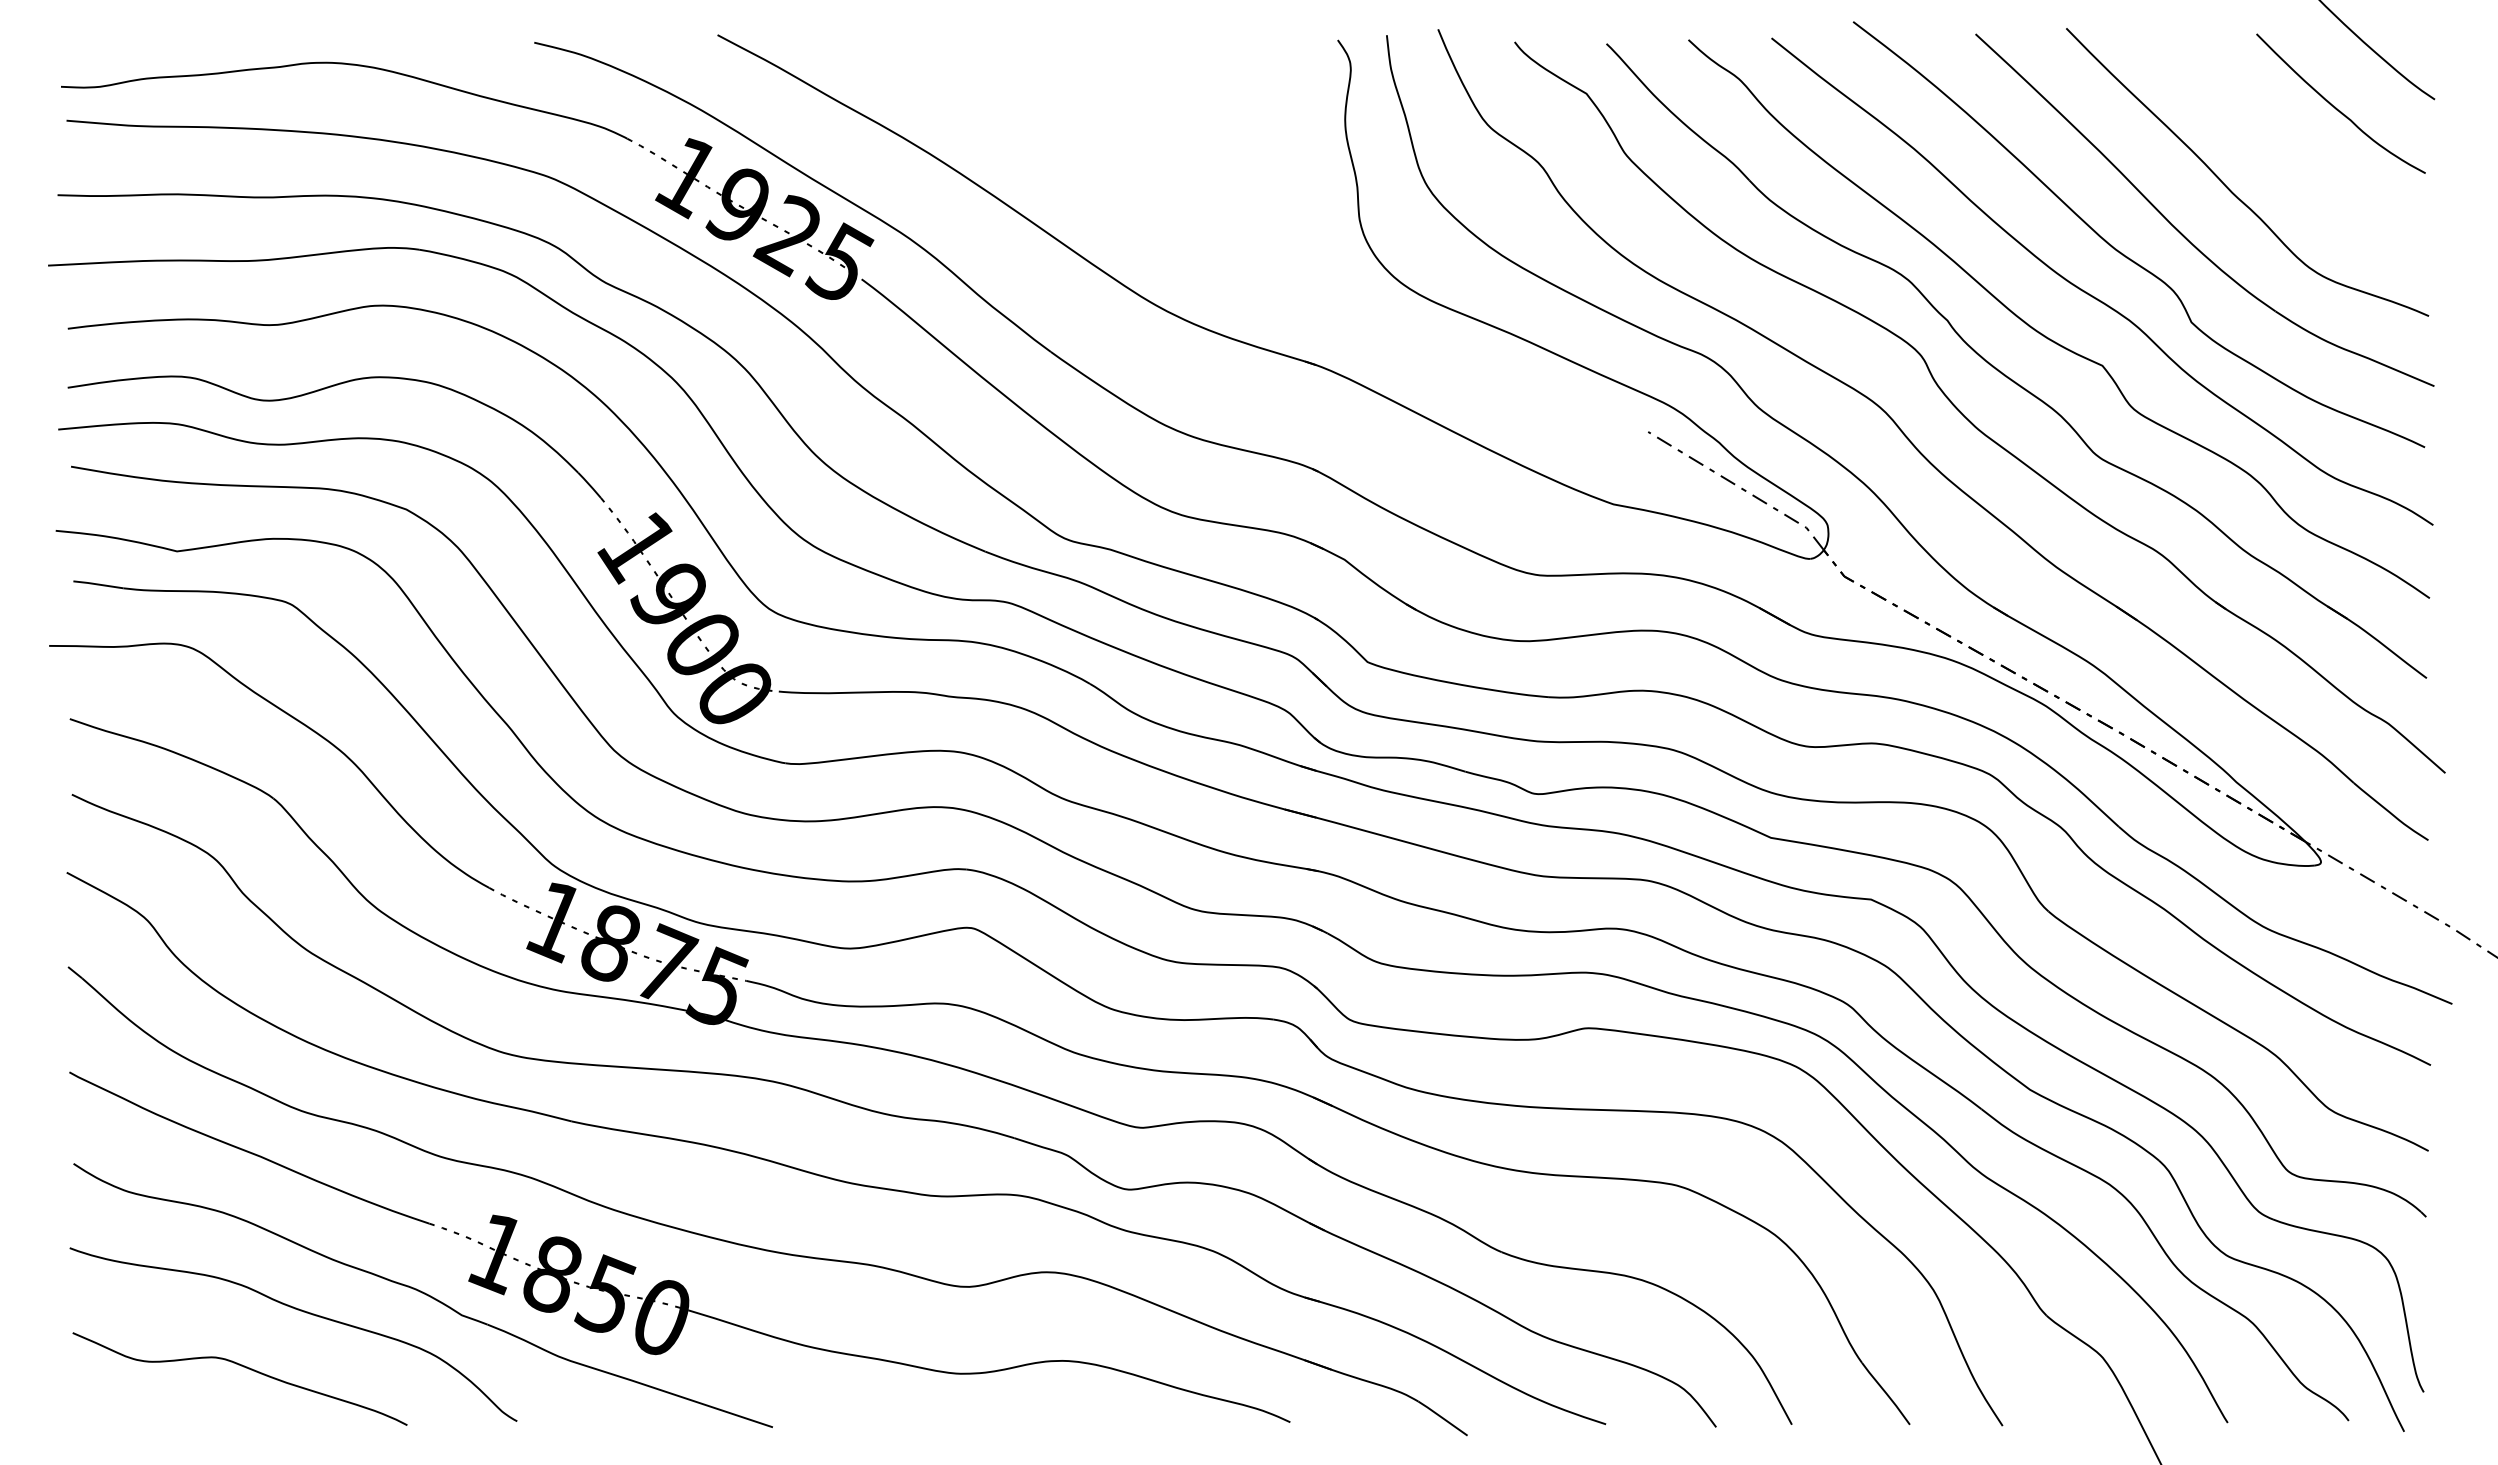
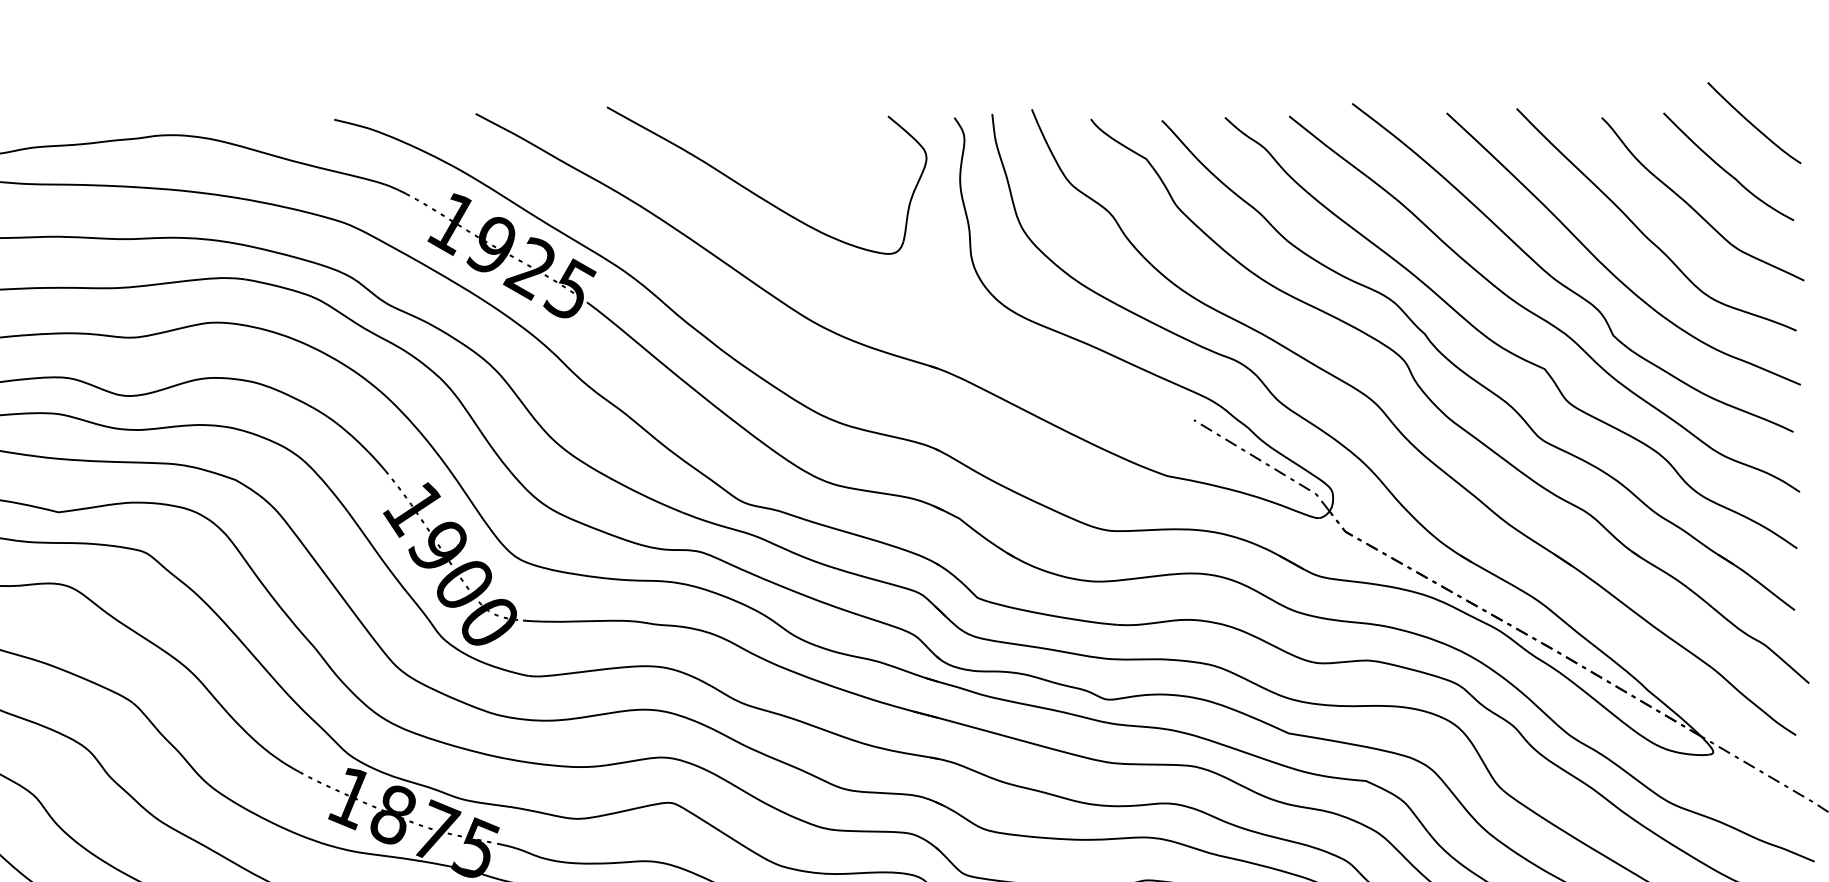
part: (1085, 141) -> (759, 195), added
curve: (2295, 157) -> (1693, 208), added

